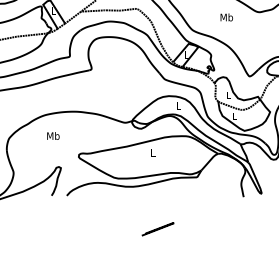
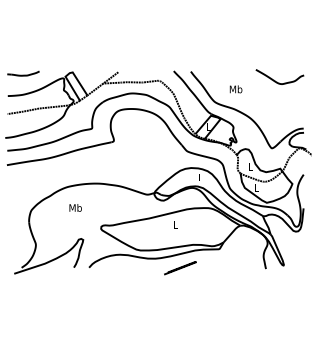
text: (226, 17) -> (235, 89), moved
line: (158, 229) -> (180, 268), moved

